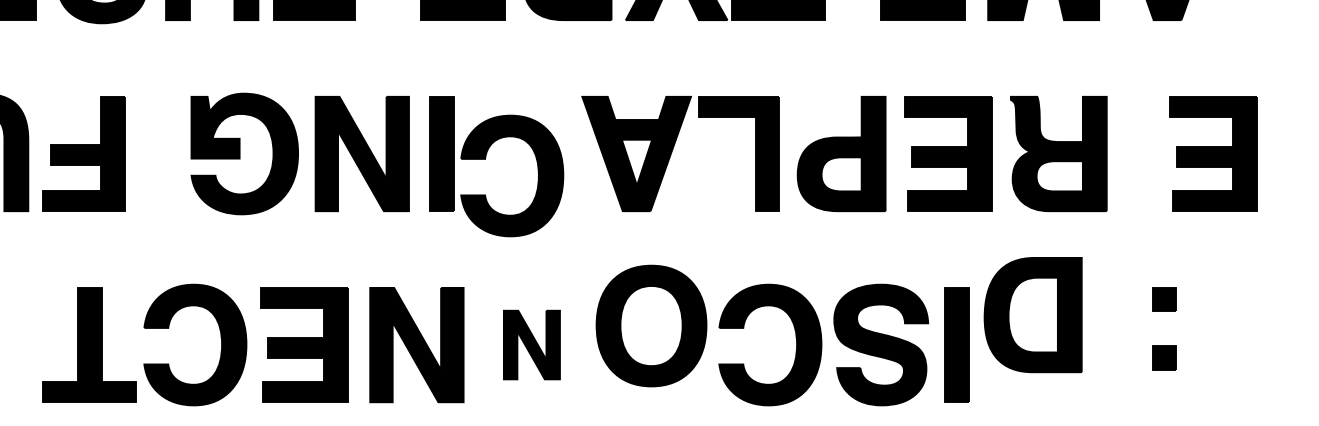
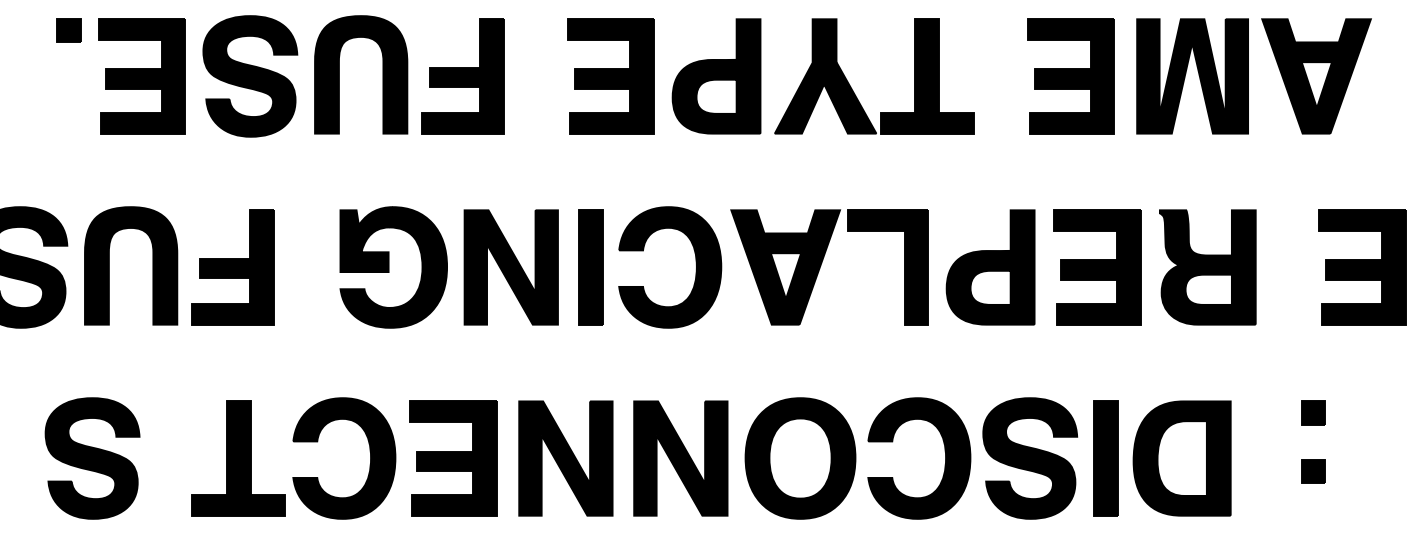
part: (537, 179) -> (695, 270), moved
part: (1032, 315) -> (1181, 458), moved
part: (651, 326) -> (800, 458), moved
part: (531, 345) -> (680, 458), size x1.67

